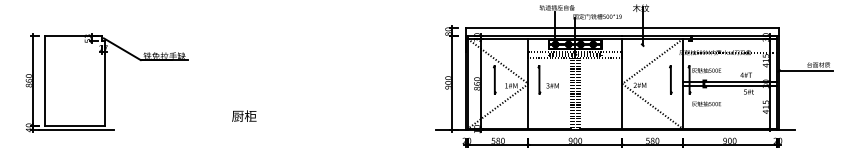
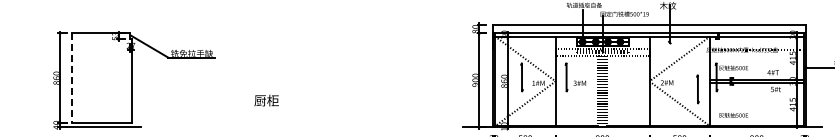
line: (670, 79) -> (697, 88), moved
line: (44, 80) -> (72, 77), solid -> dashed
text: (706, 103) -> (733, 114), moved
text: (244, 115) -> (266, 99), moved

